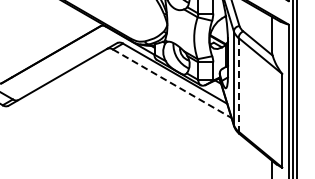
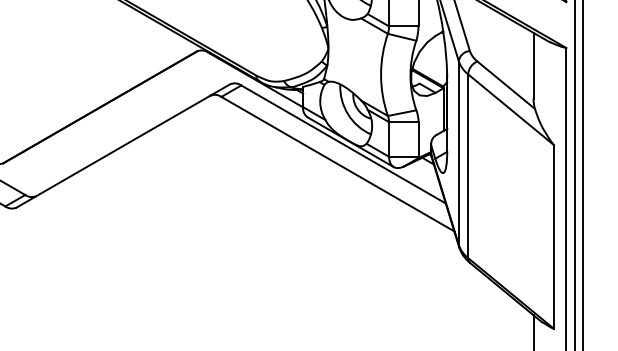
line: (172, 83) -> (338, 163), dashed -> solid
line: (238, 84) -> (467, 165), dashed -> solid

